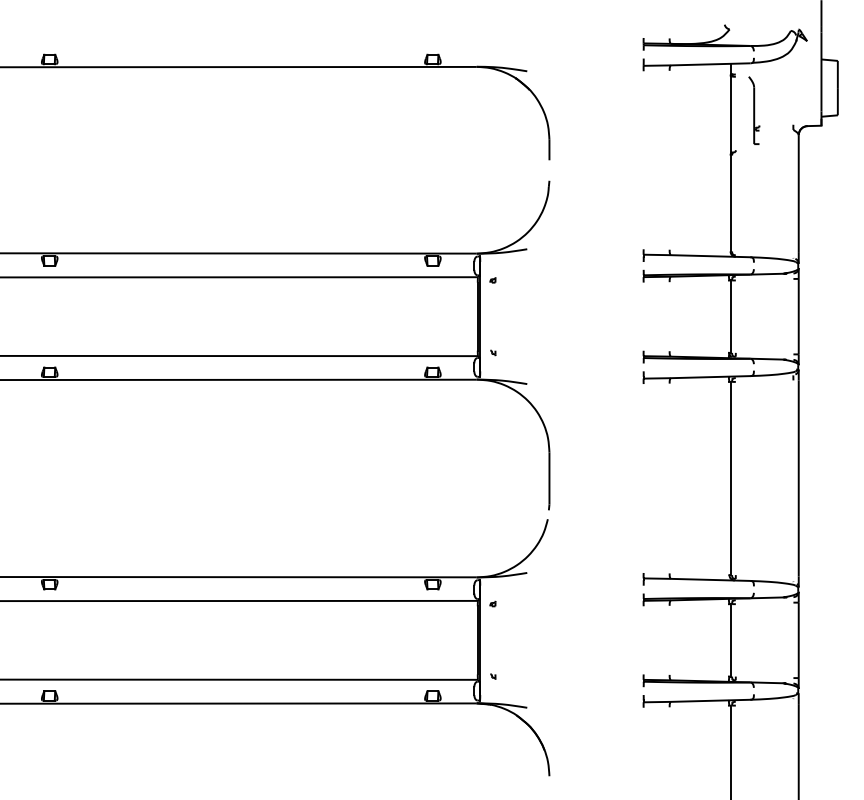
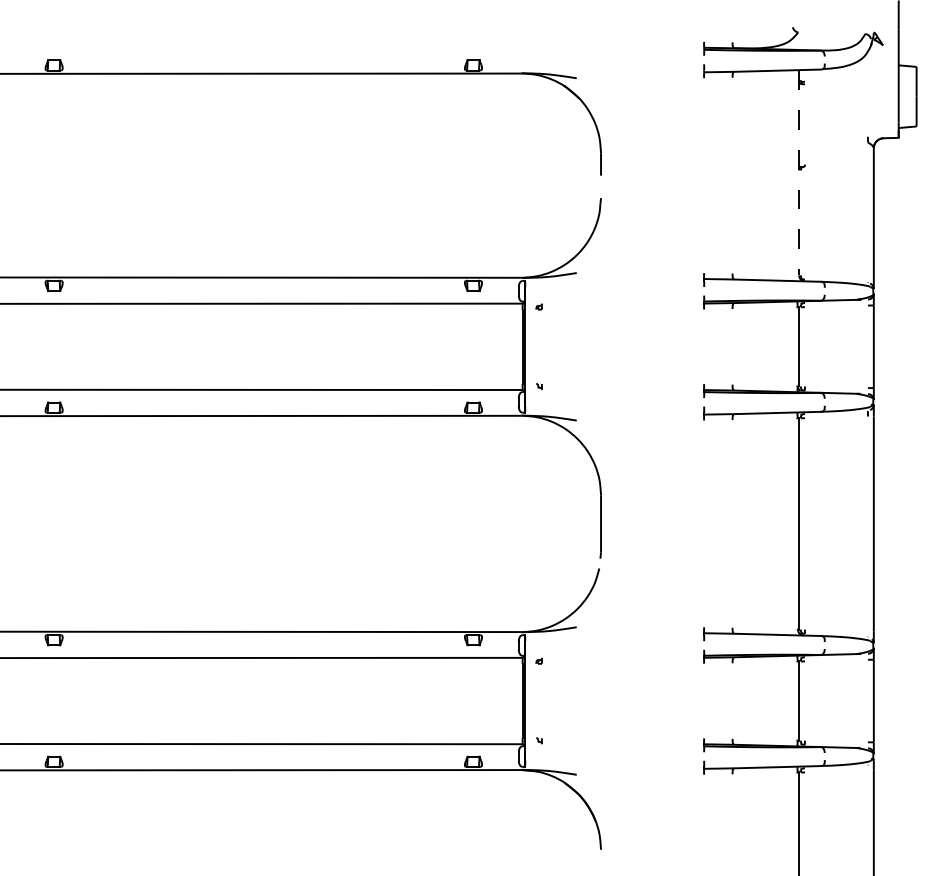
part: (753, 110) -> (824, 121), removed
line: (730, 157) -> (799, 172), solid -> dashed

